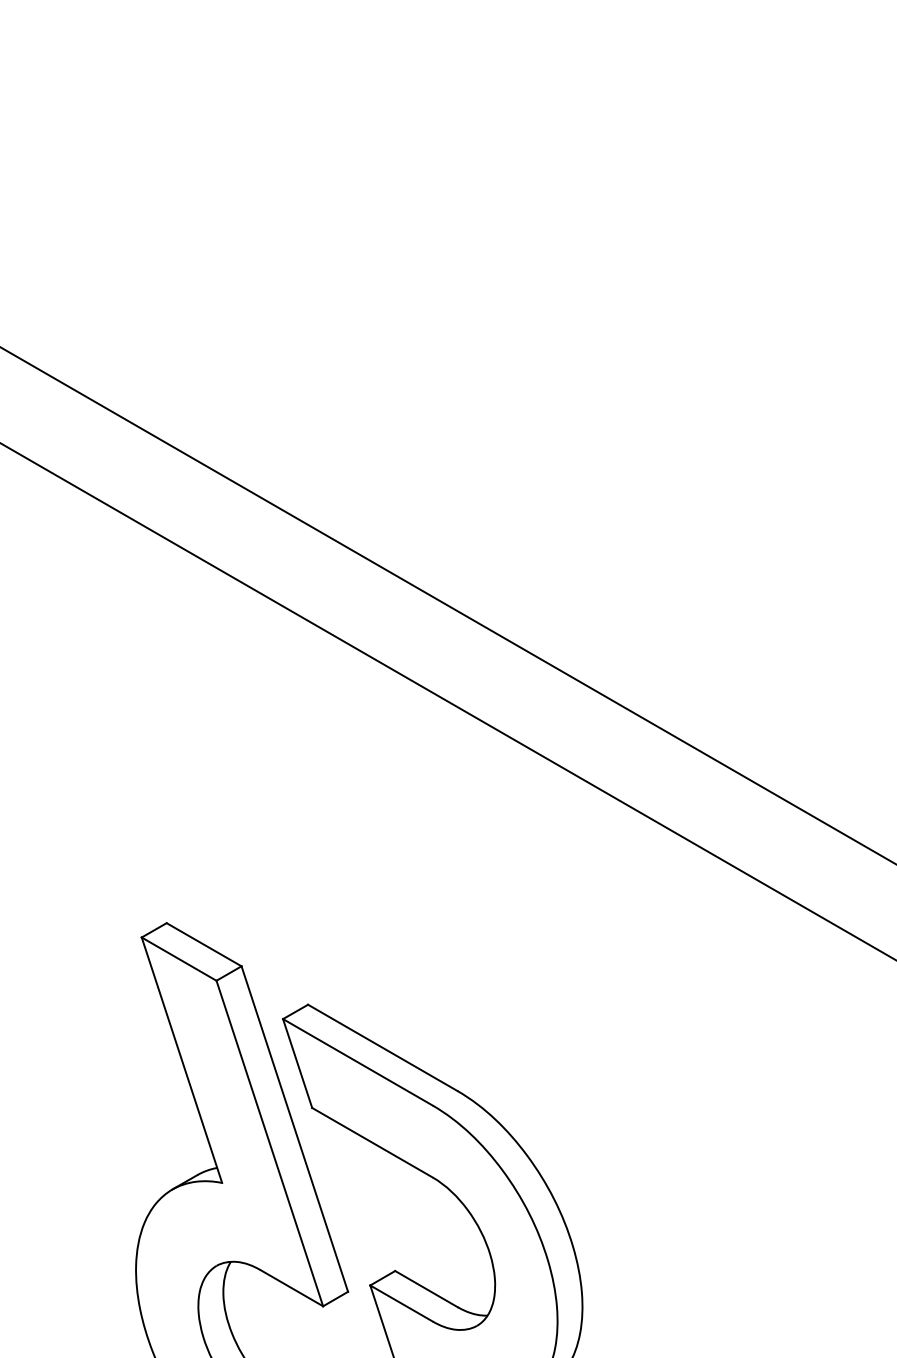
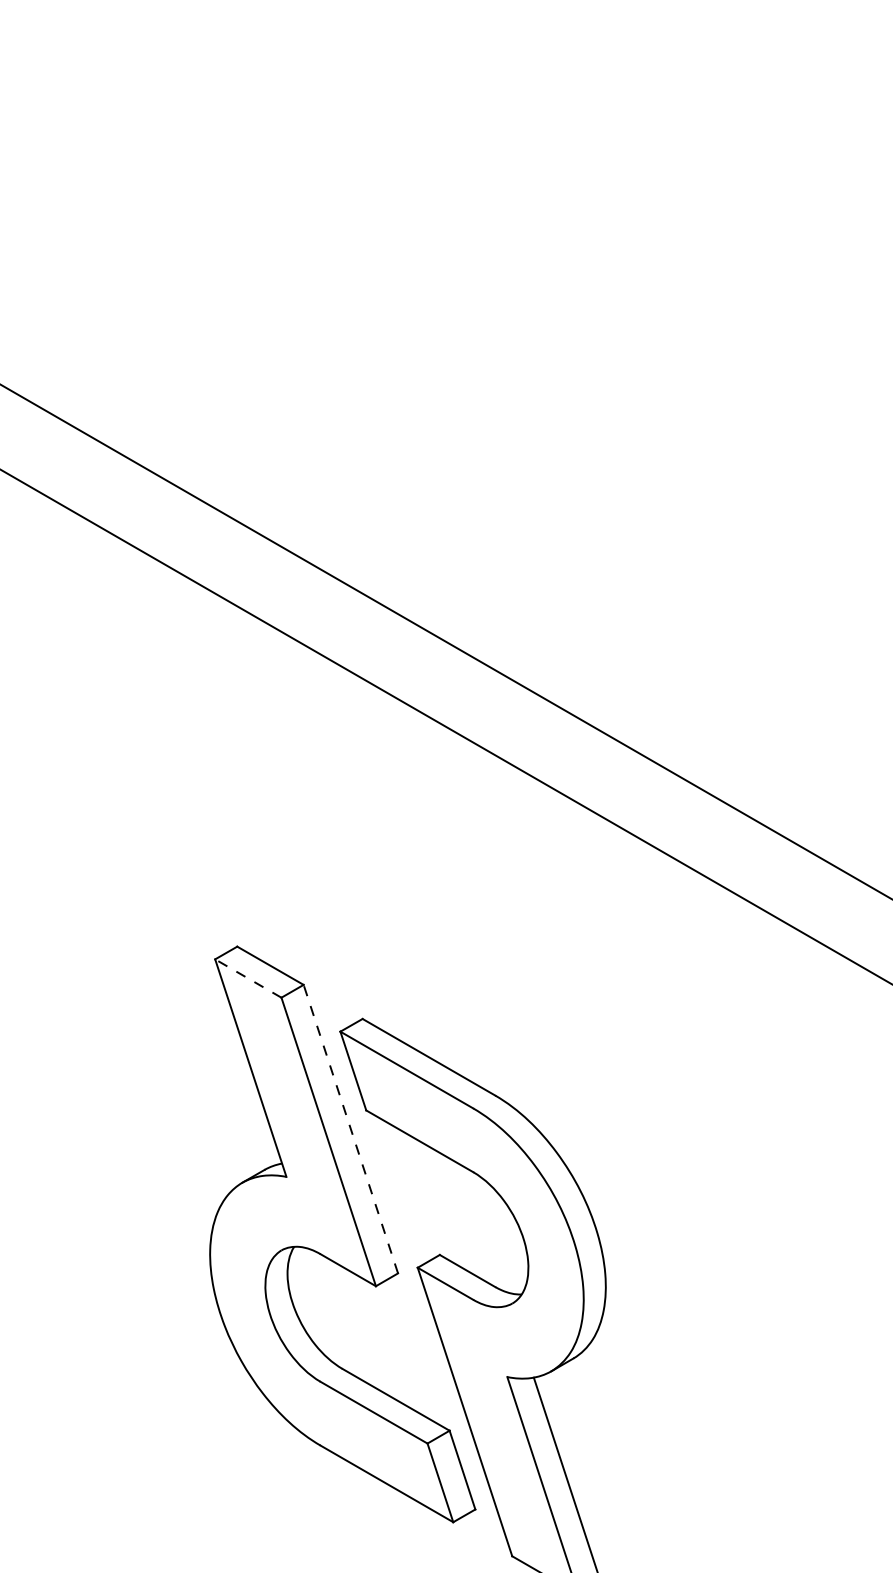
line: (178, 959) -> (247, 978), solid -> dashed
line: (294, 1129) -> (350, 1129), solid -> dashed

